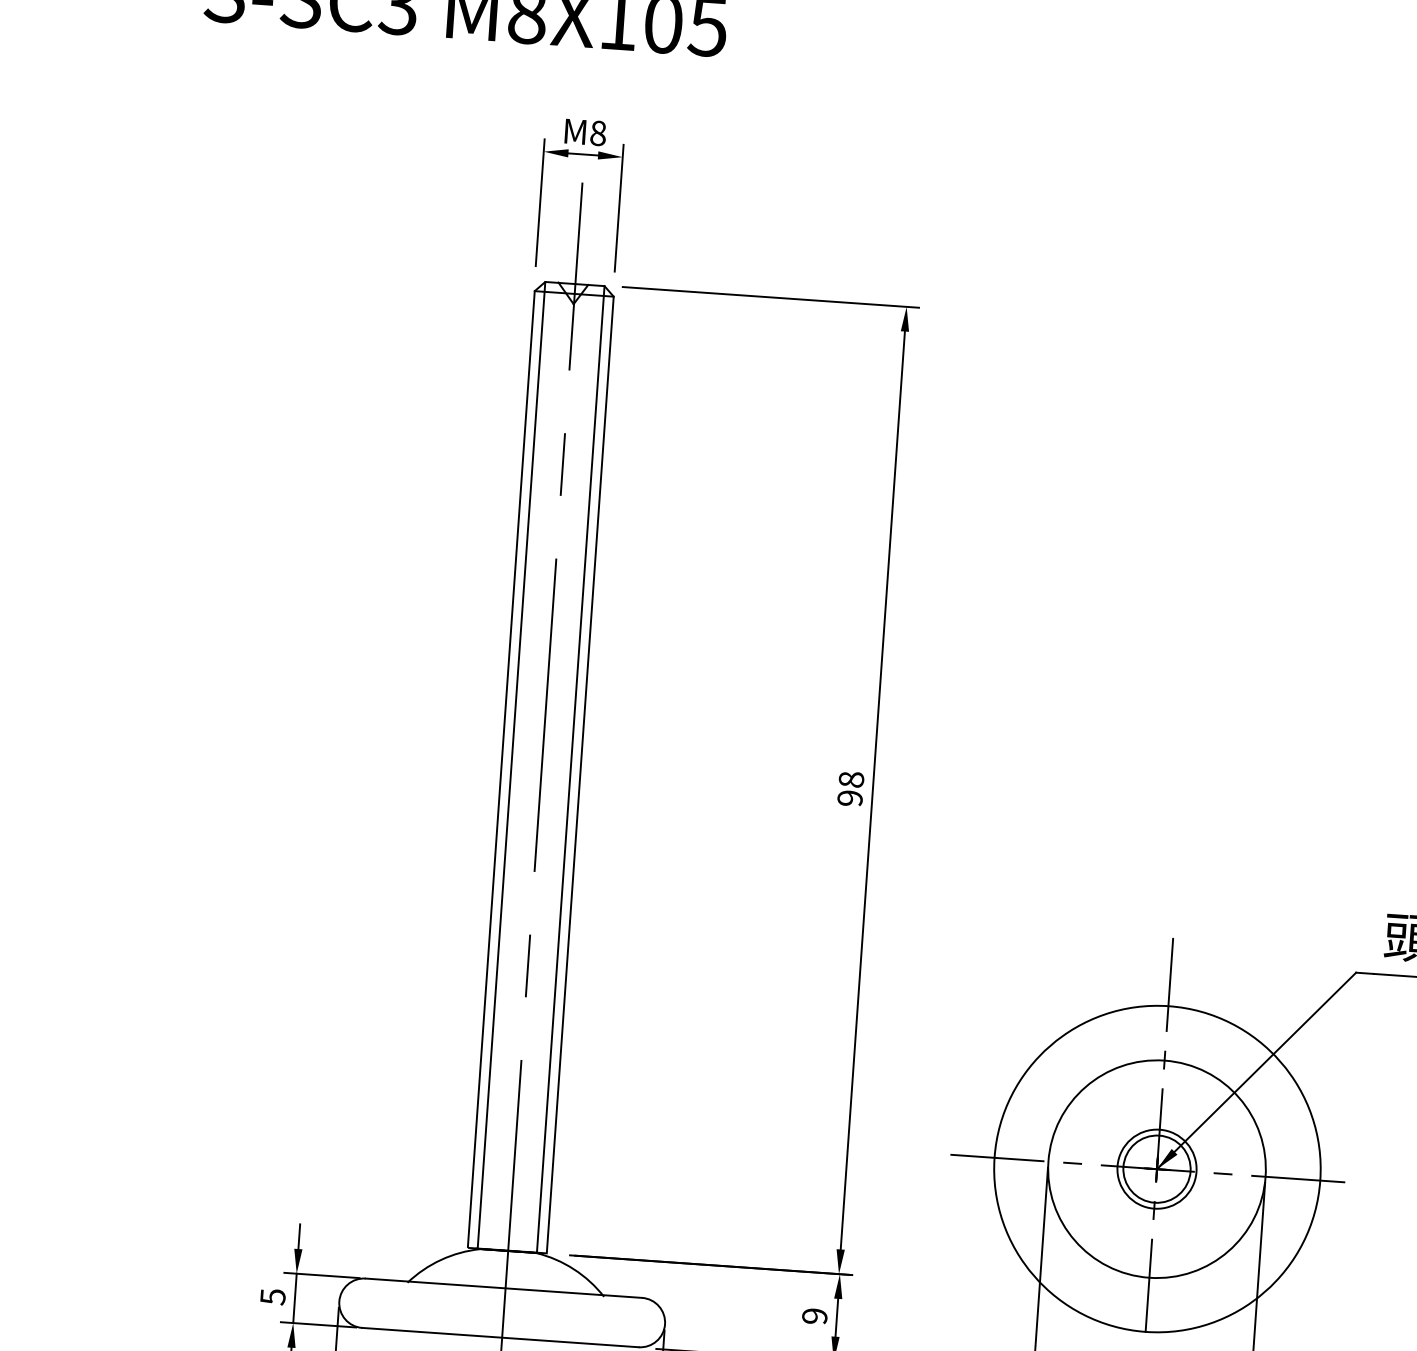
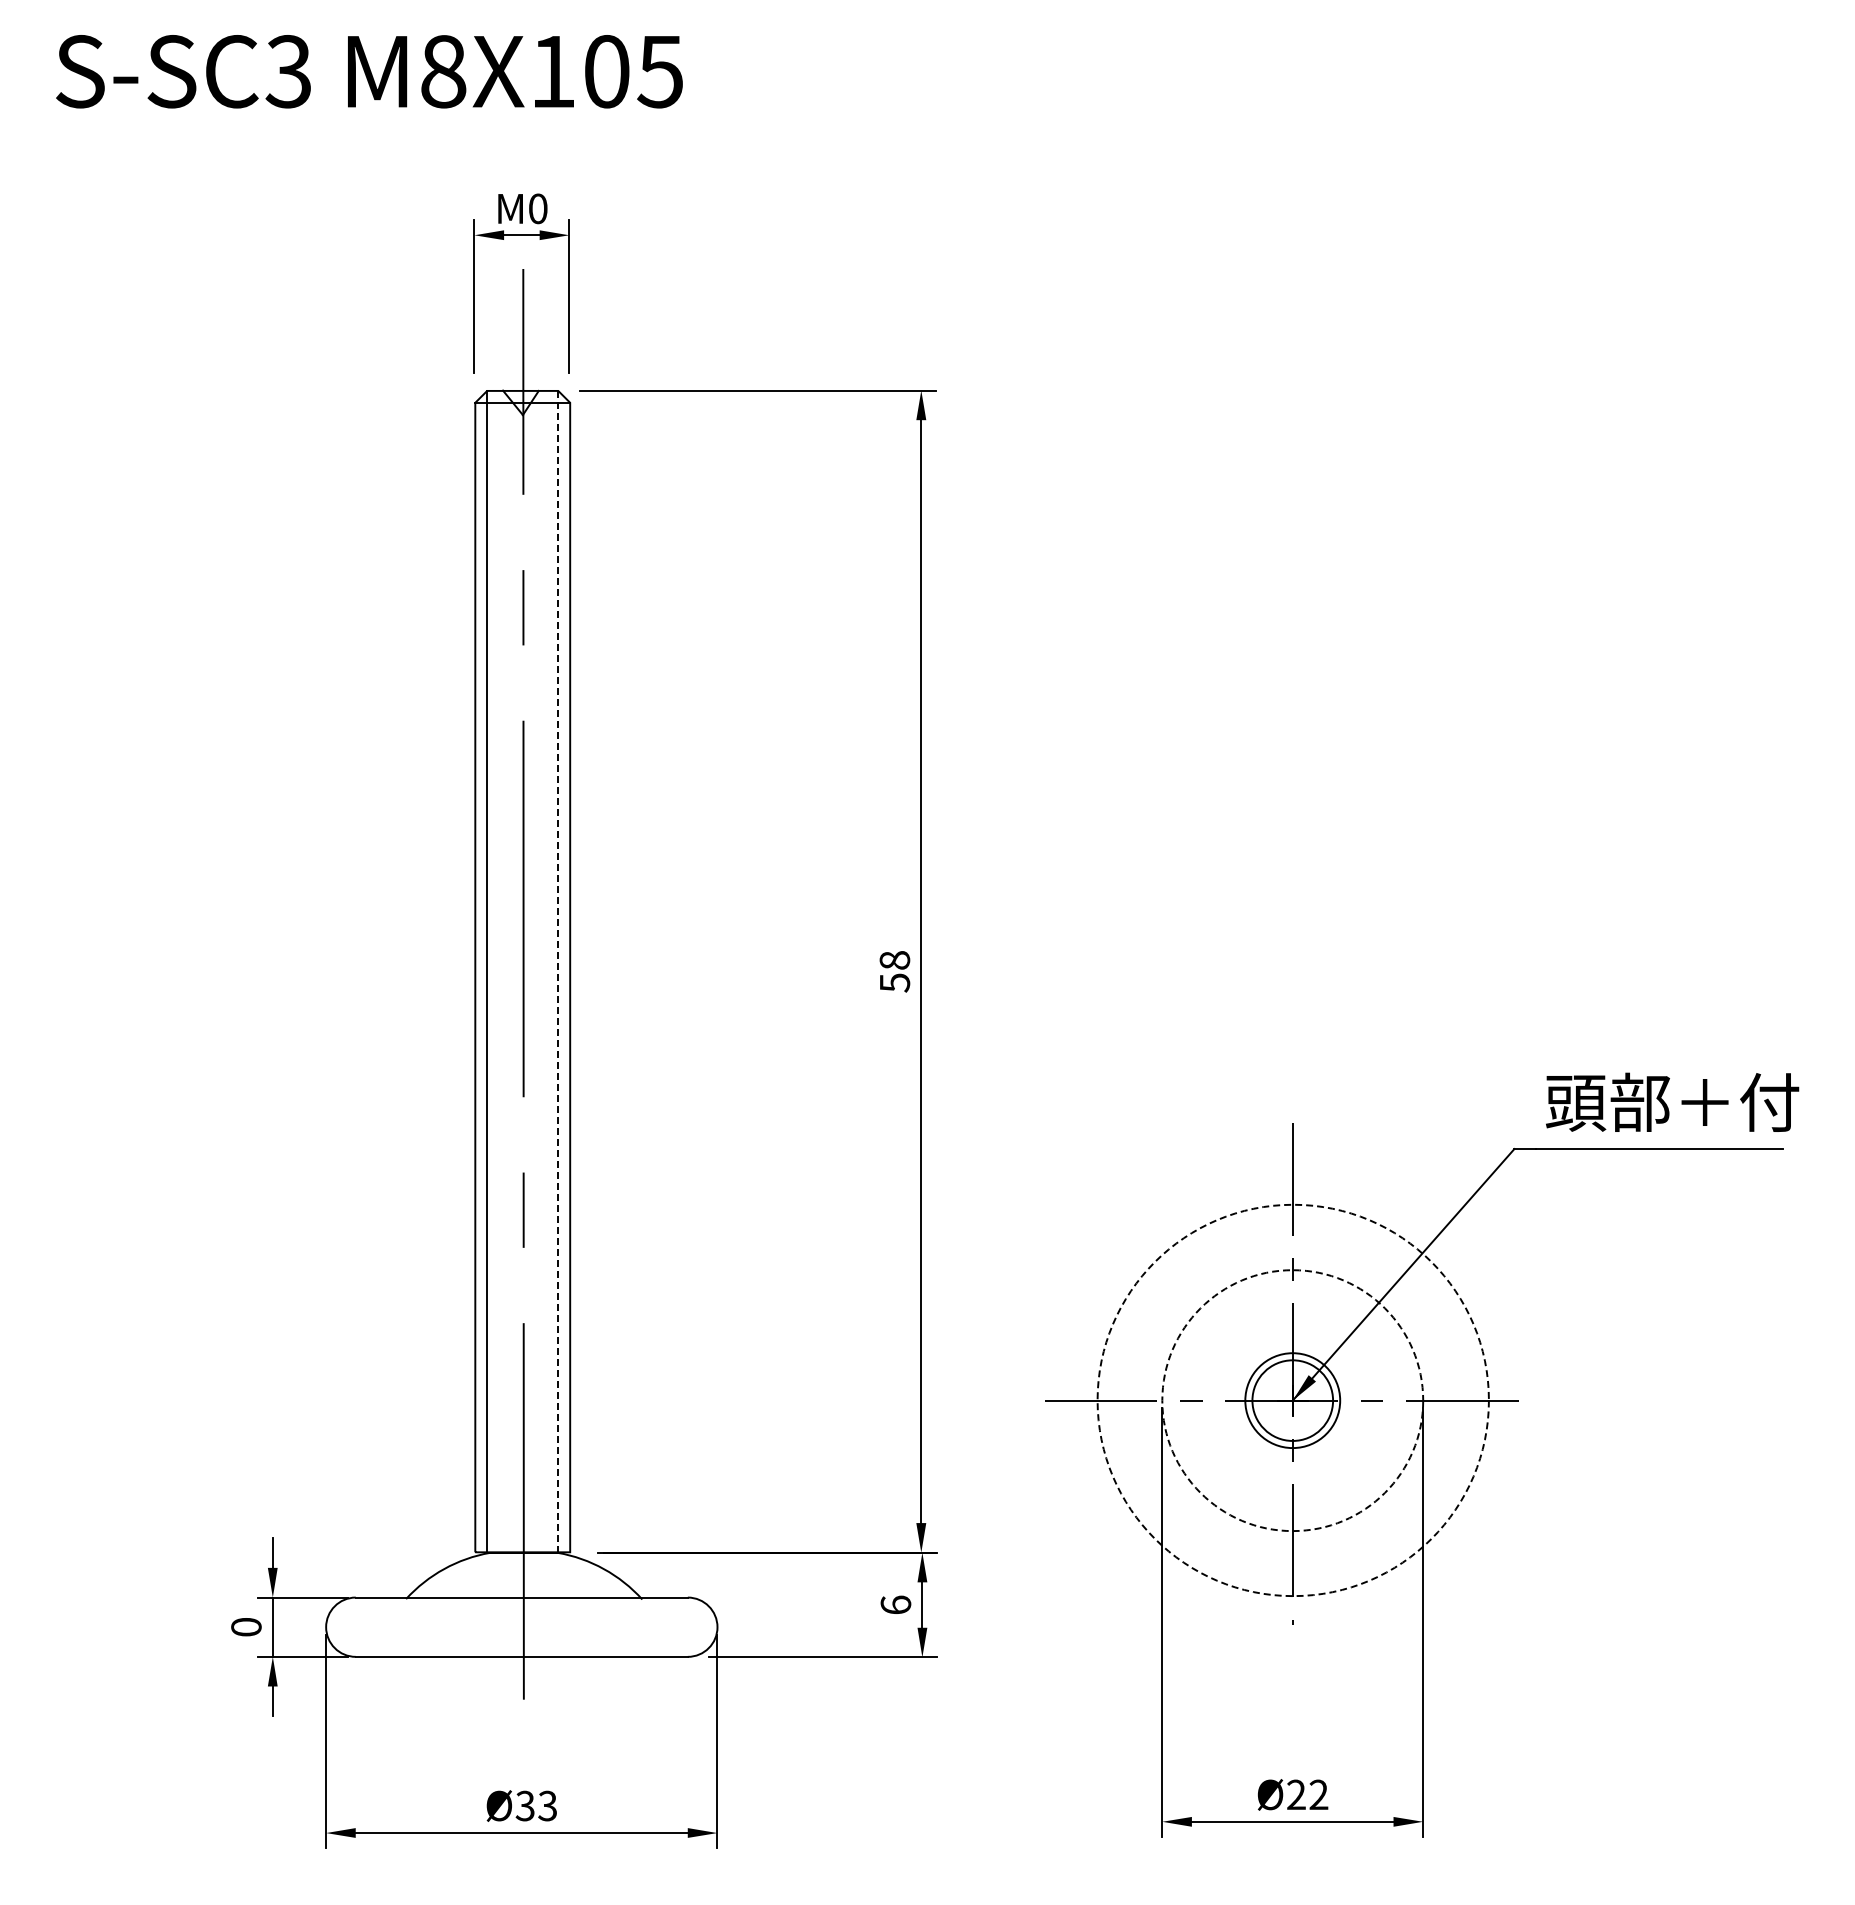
text: (598, 133) -> (538, 209), 8 -> 0
line: (570, 769) -> (558, 971), solid -> dashed
text: (849, 798) -> (894, 982), 98 -> 58
circle: (1156, 1169) -> (1292, 1400), solid -> dashed
circle: (1156, 1169) -> (1292, 1400), solid -> dashed
text: (273, 1297) -> (246, 1627), 5 -> 0
text: (814, 1315) -> (895, 1604), 9 -> 6

